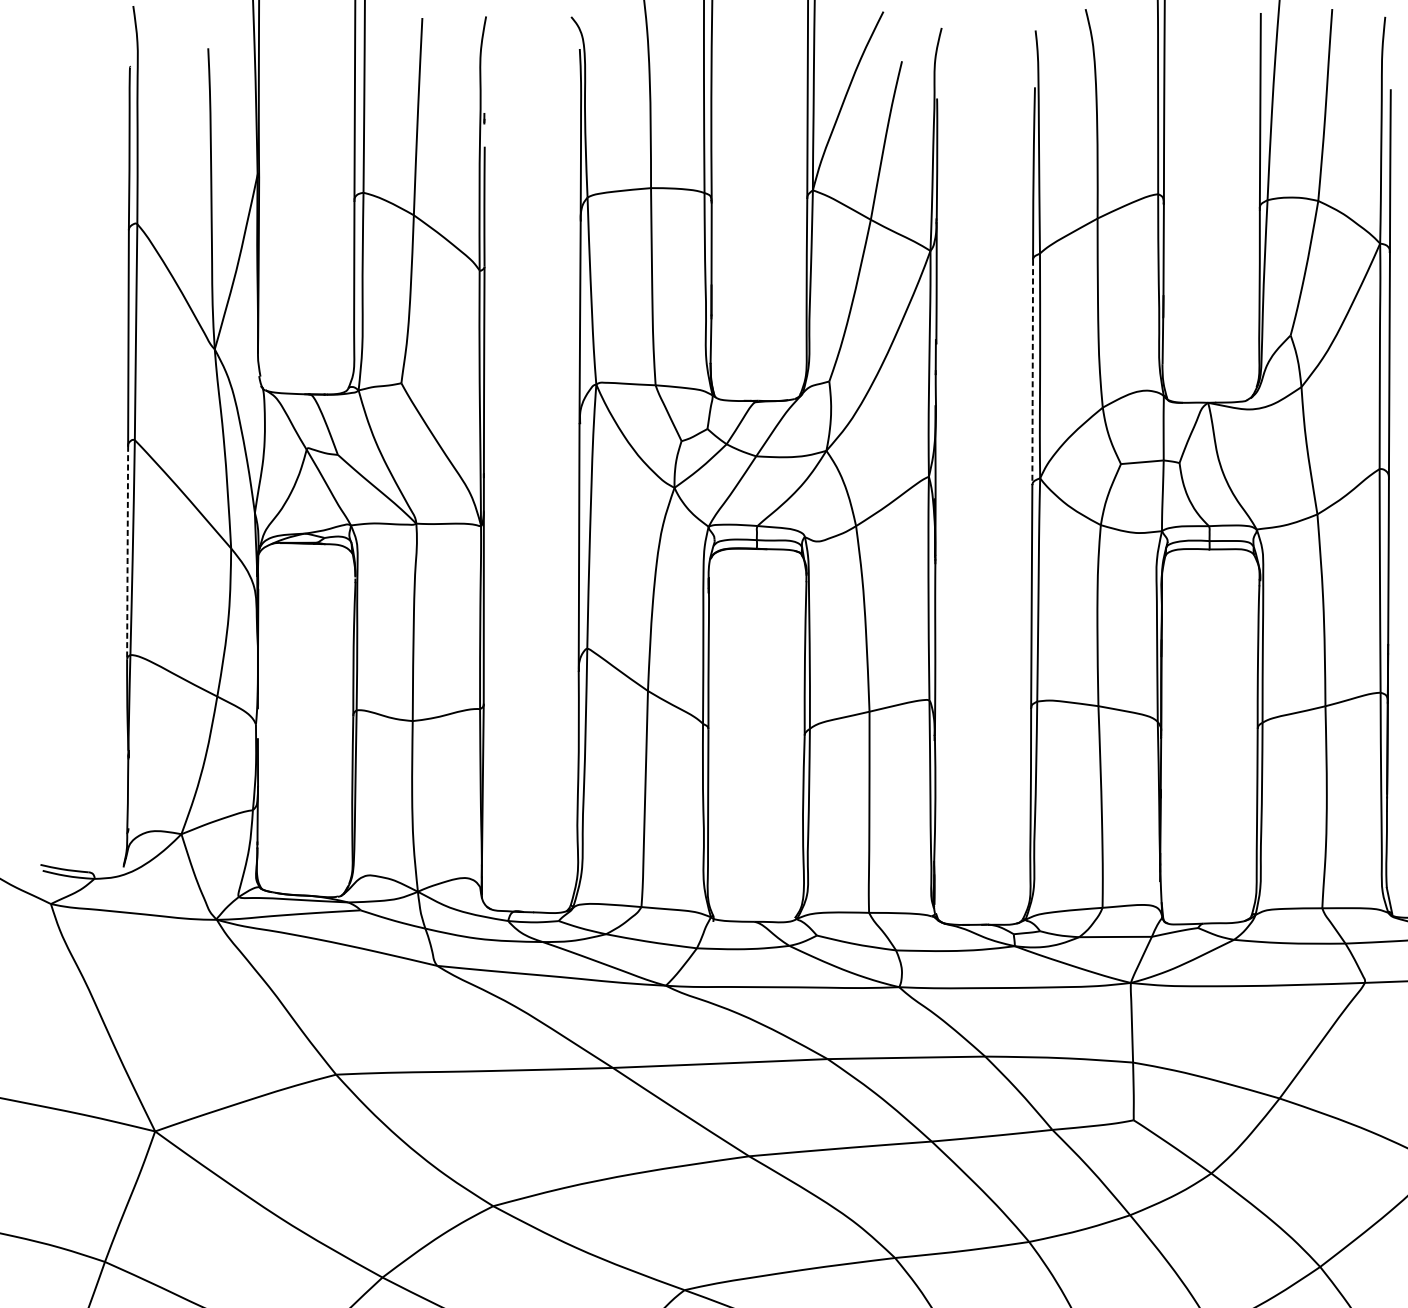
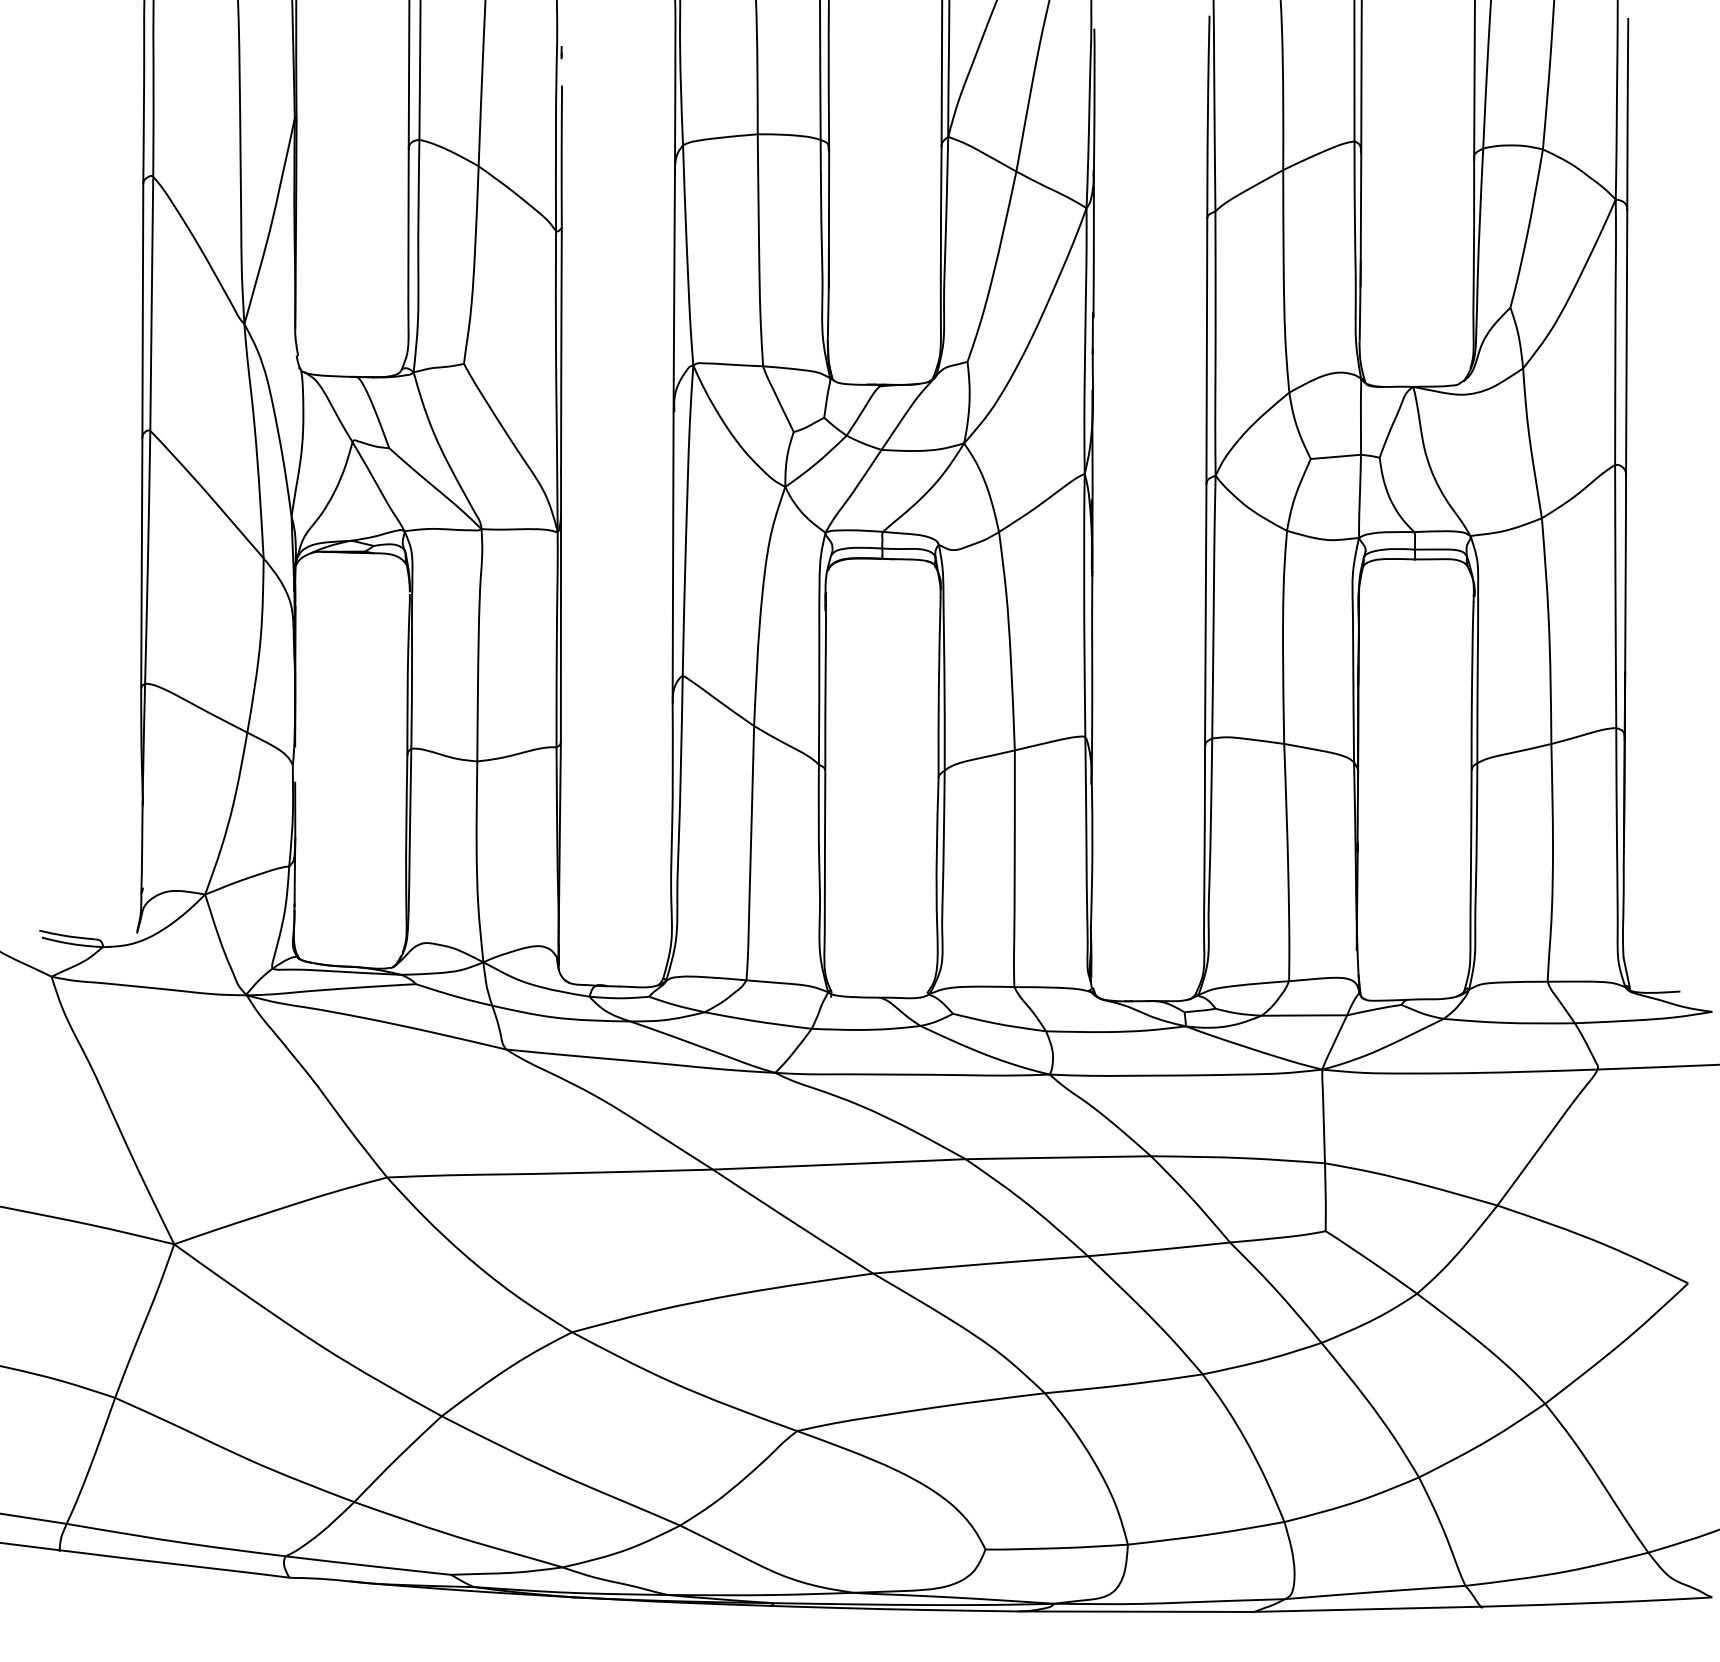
line: (1032, 372) -> (1206, 351), dashed -> solid
line: (127, 552) -> (141, 563), dashed -> solid

